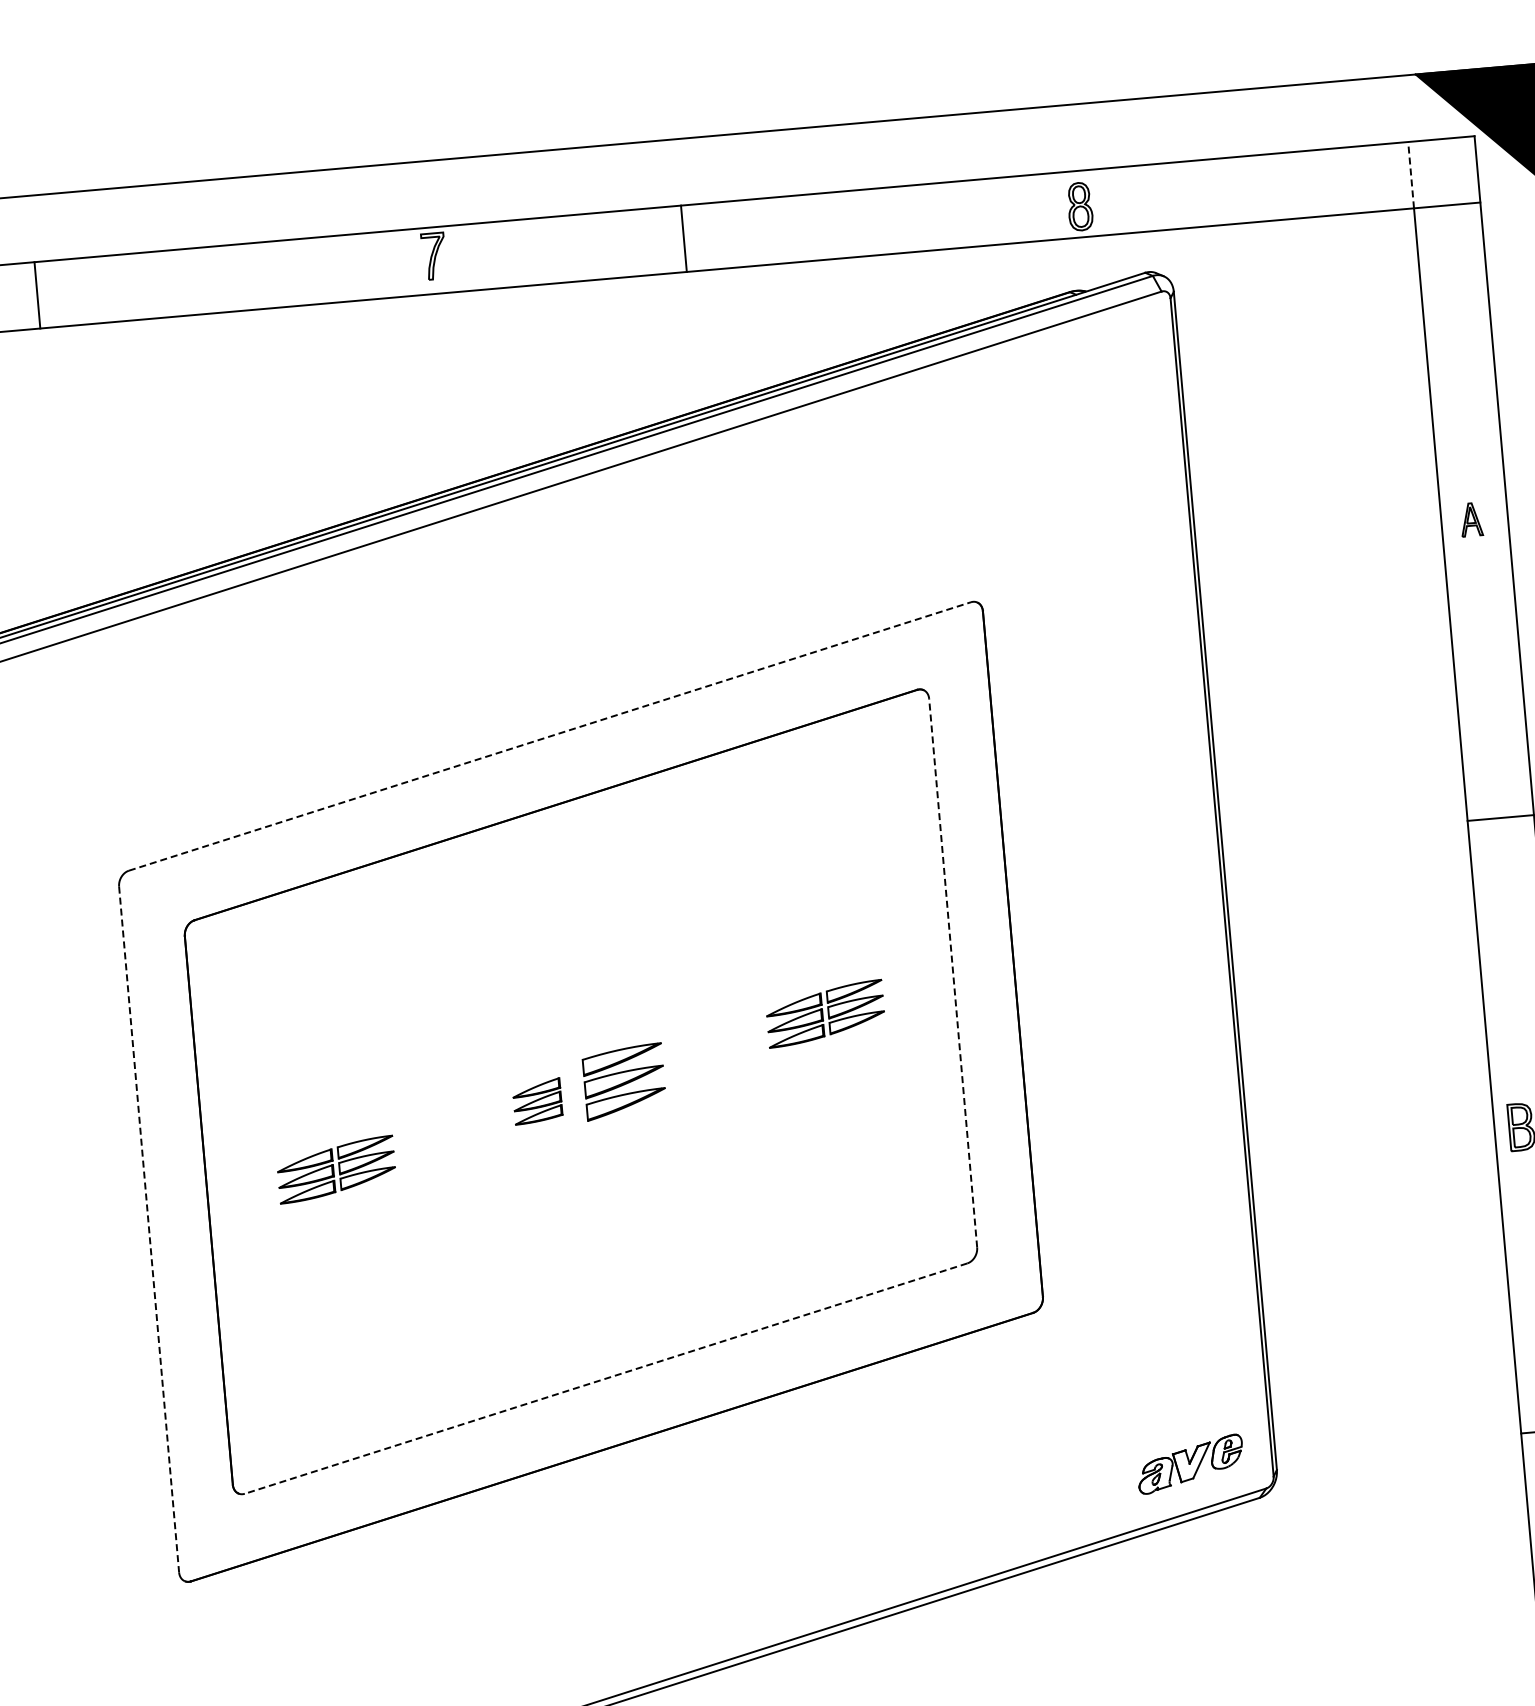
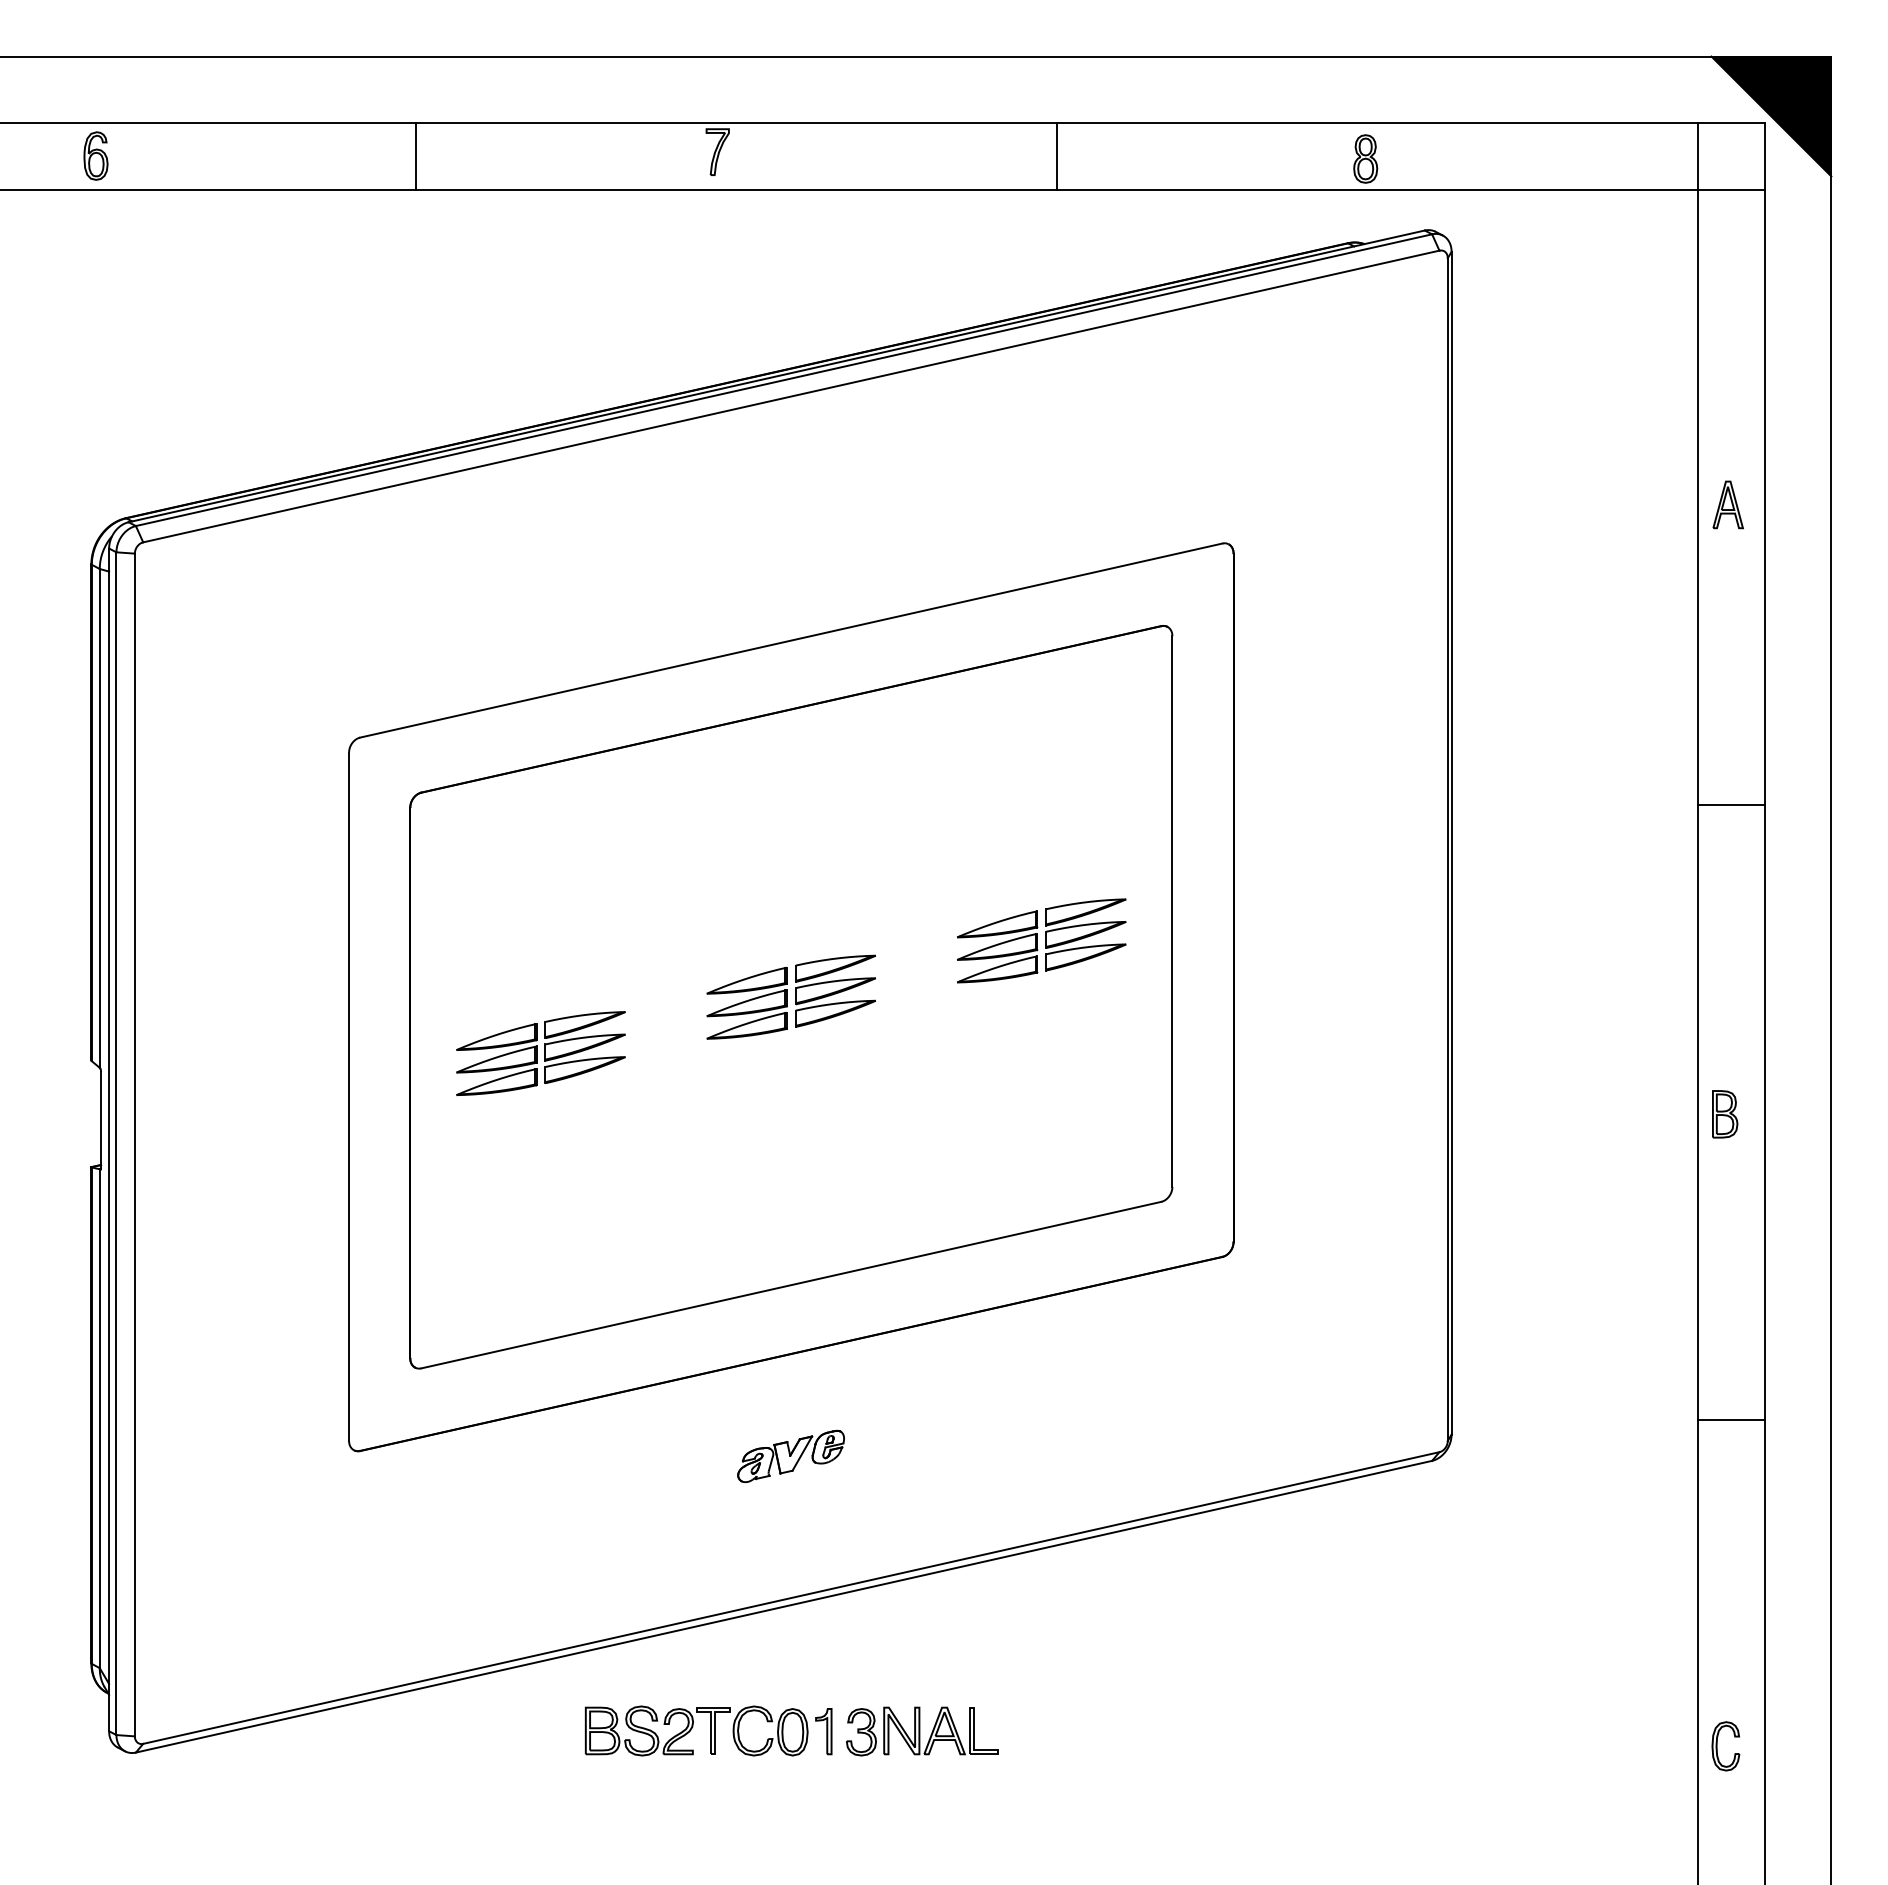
line: (1411, 174) -> (1698, 155), dashed -> solid
line: (684, 238) -> (1057, 156), moved
line: (37, 295) -> (416, 156), moved
part: (1470, 519) -> (1727, 504), size x1.43
line: (550, 736) -> (791, 640), dashed -> solid
line: (953, 973) -> (1172, 911), dashed -> solid
part: (825, 1013) -> (1041, 940), size x1.43
part: (536, 1100) -> (746, 1002), size x1.67
part: (336, 1169) -> (540, 1053), size x1.43
line: (149, 1230) -> (349, 1097), dashed -> solid
line: (605, 1379) -> (790, 1285), dashed -> solid
part: (1189, 1463) -> (790, 1455), moved

